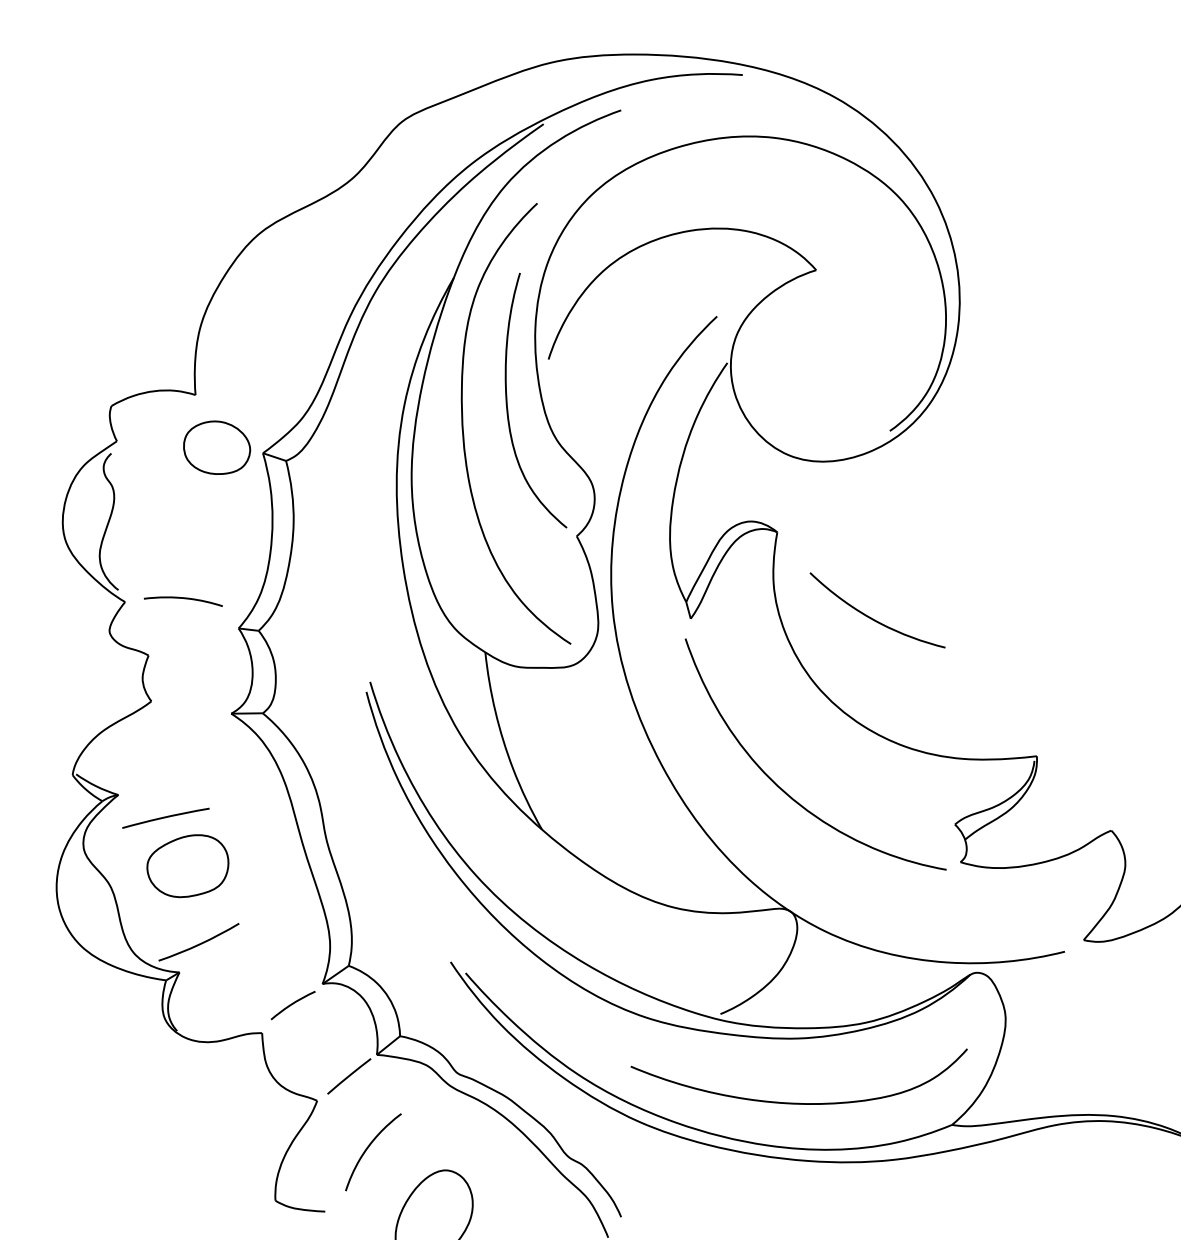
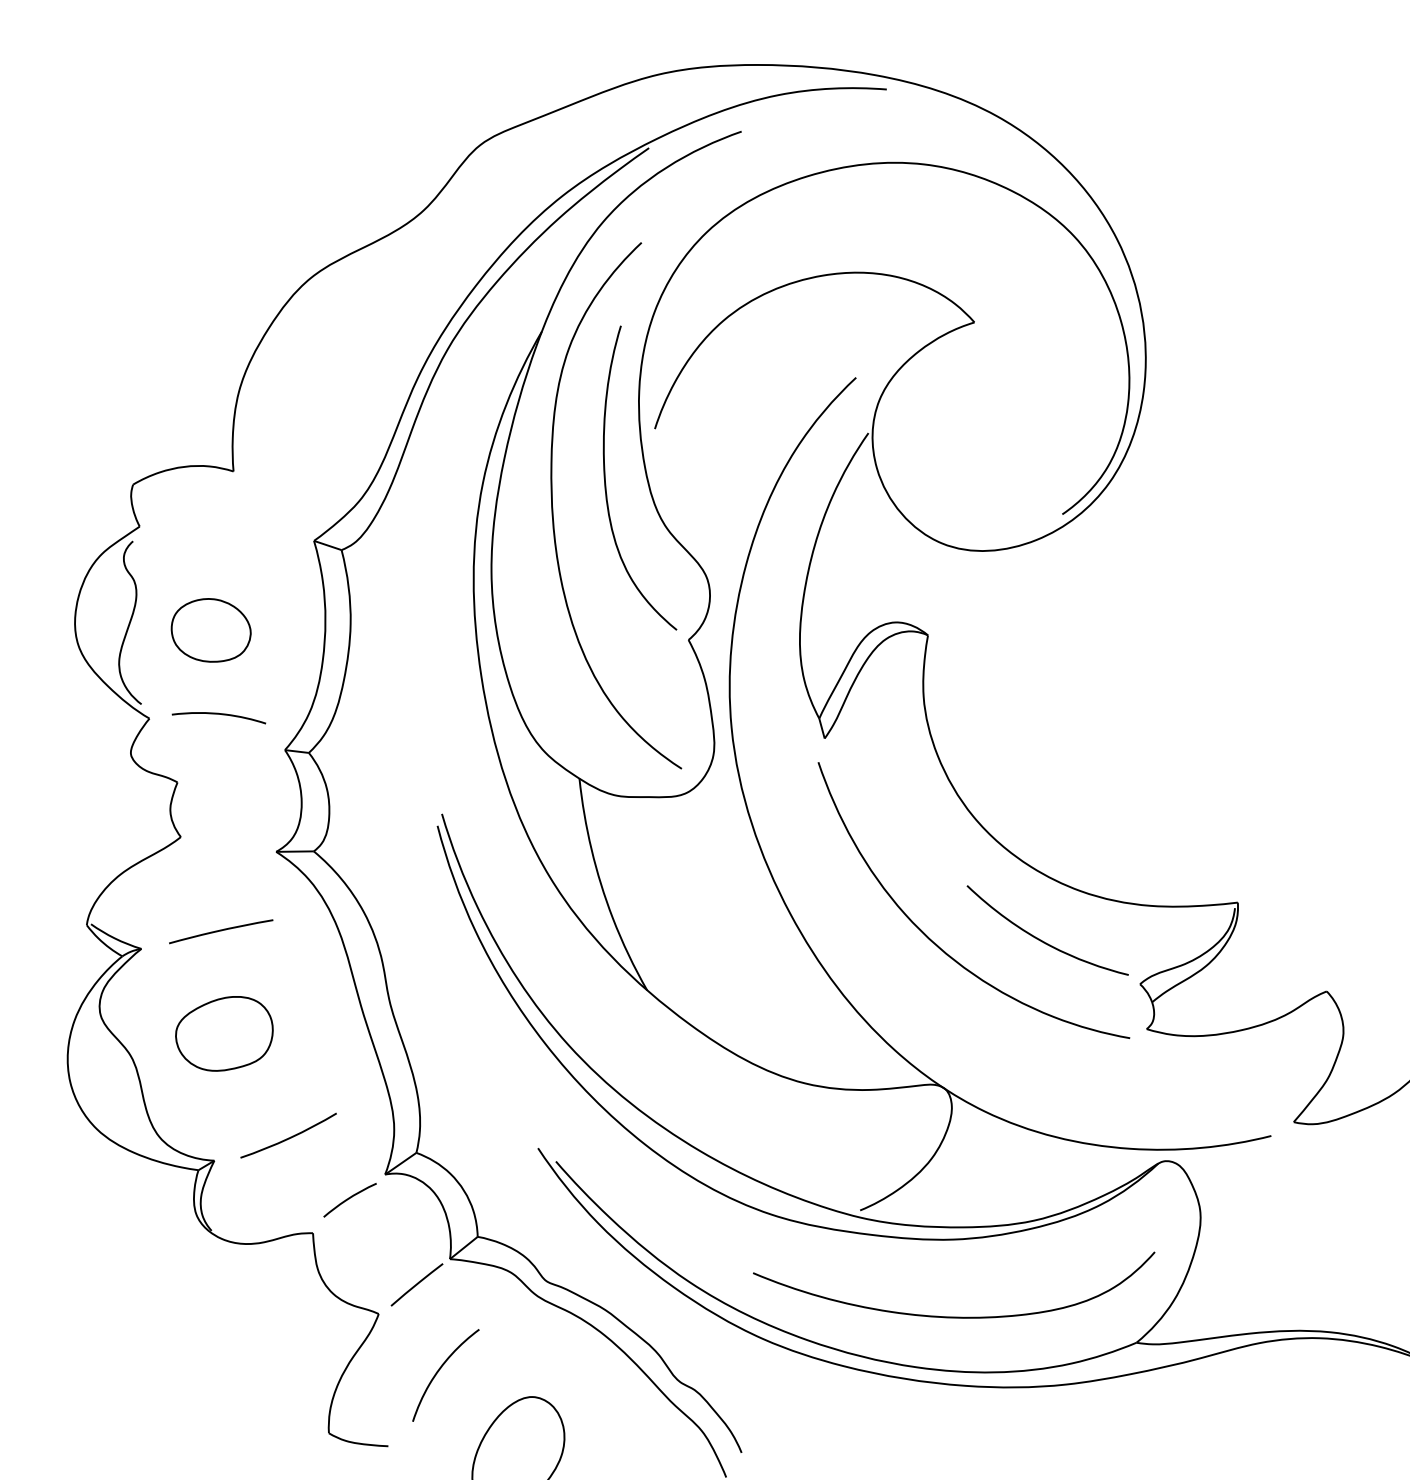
part: (216, 447) -> (210, 630), moved
curve: (872, 617) -> (1041, 939), moved
curve: (166, 818) -> (221, 931), moved
curve: (198, 943) -> (288, 1137), moved

